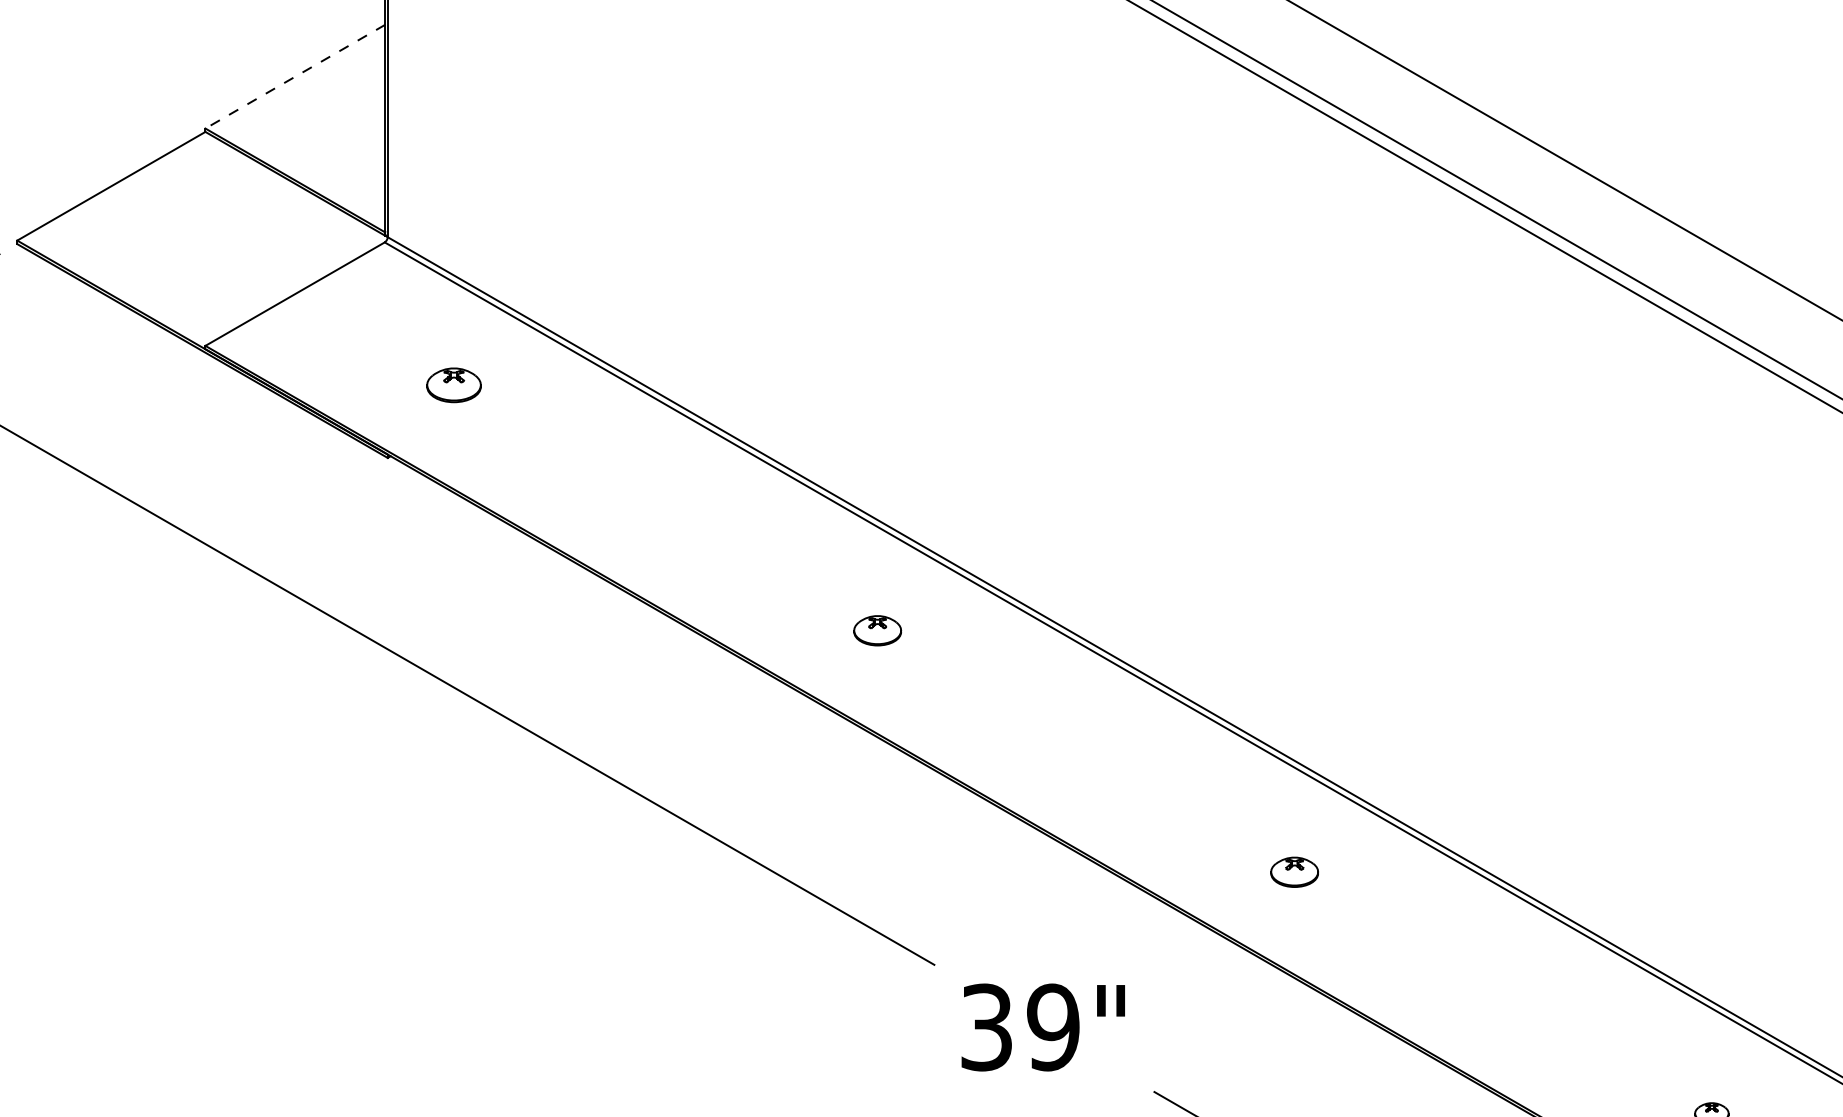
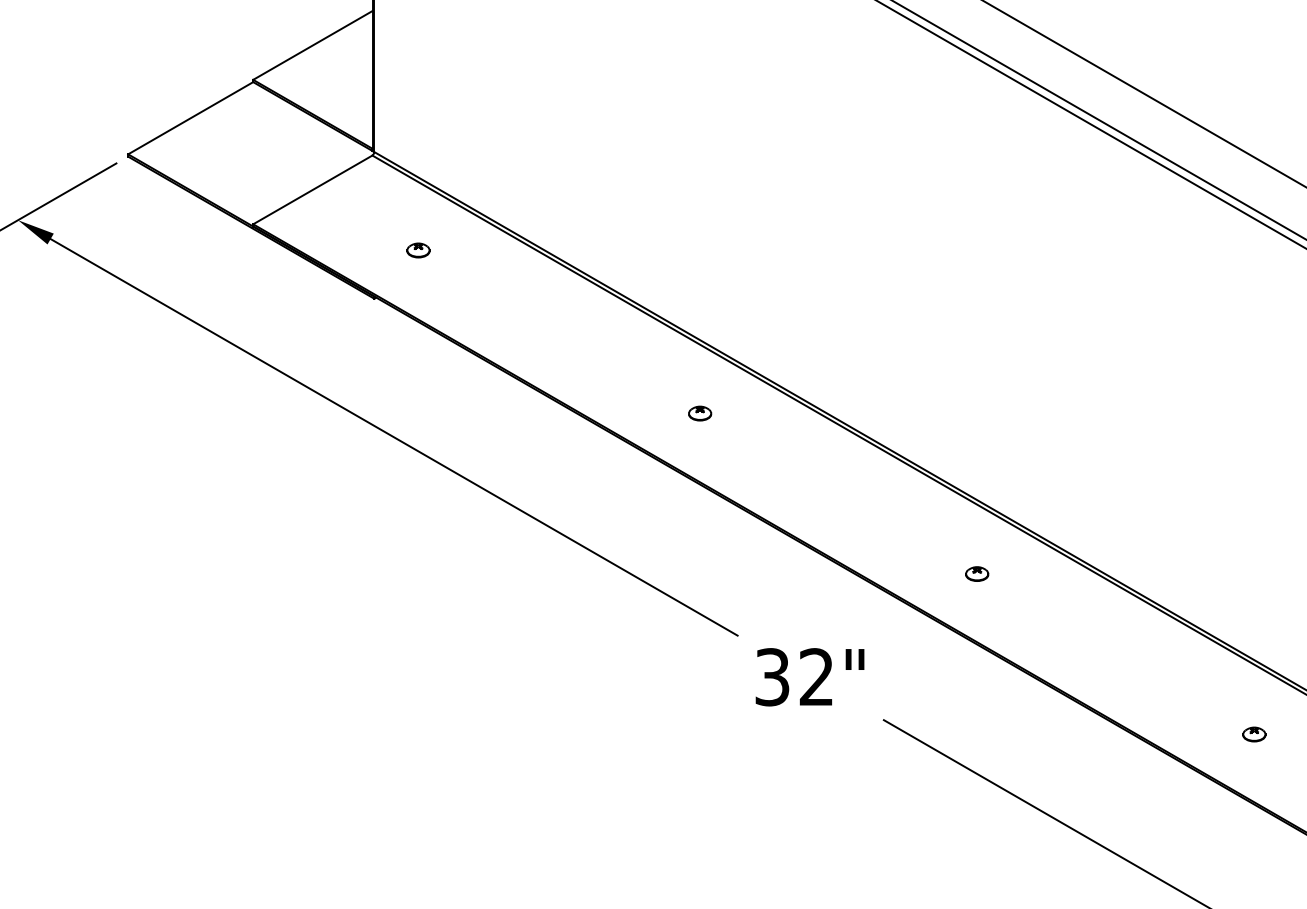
line: (294, 76) -> (312, 45), dashed -> solid
part: (454, 385) -> (418, 250), size x0.62
part: (878, 630) -> (700, 413), size x0.71
part: (1295, 871) -> (977, 573), size x0.71
text: (1053, 1027) -> (816, 677), 39" -> 32"

